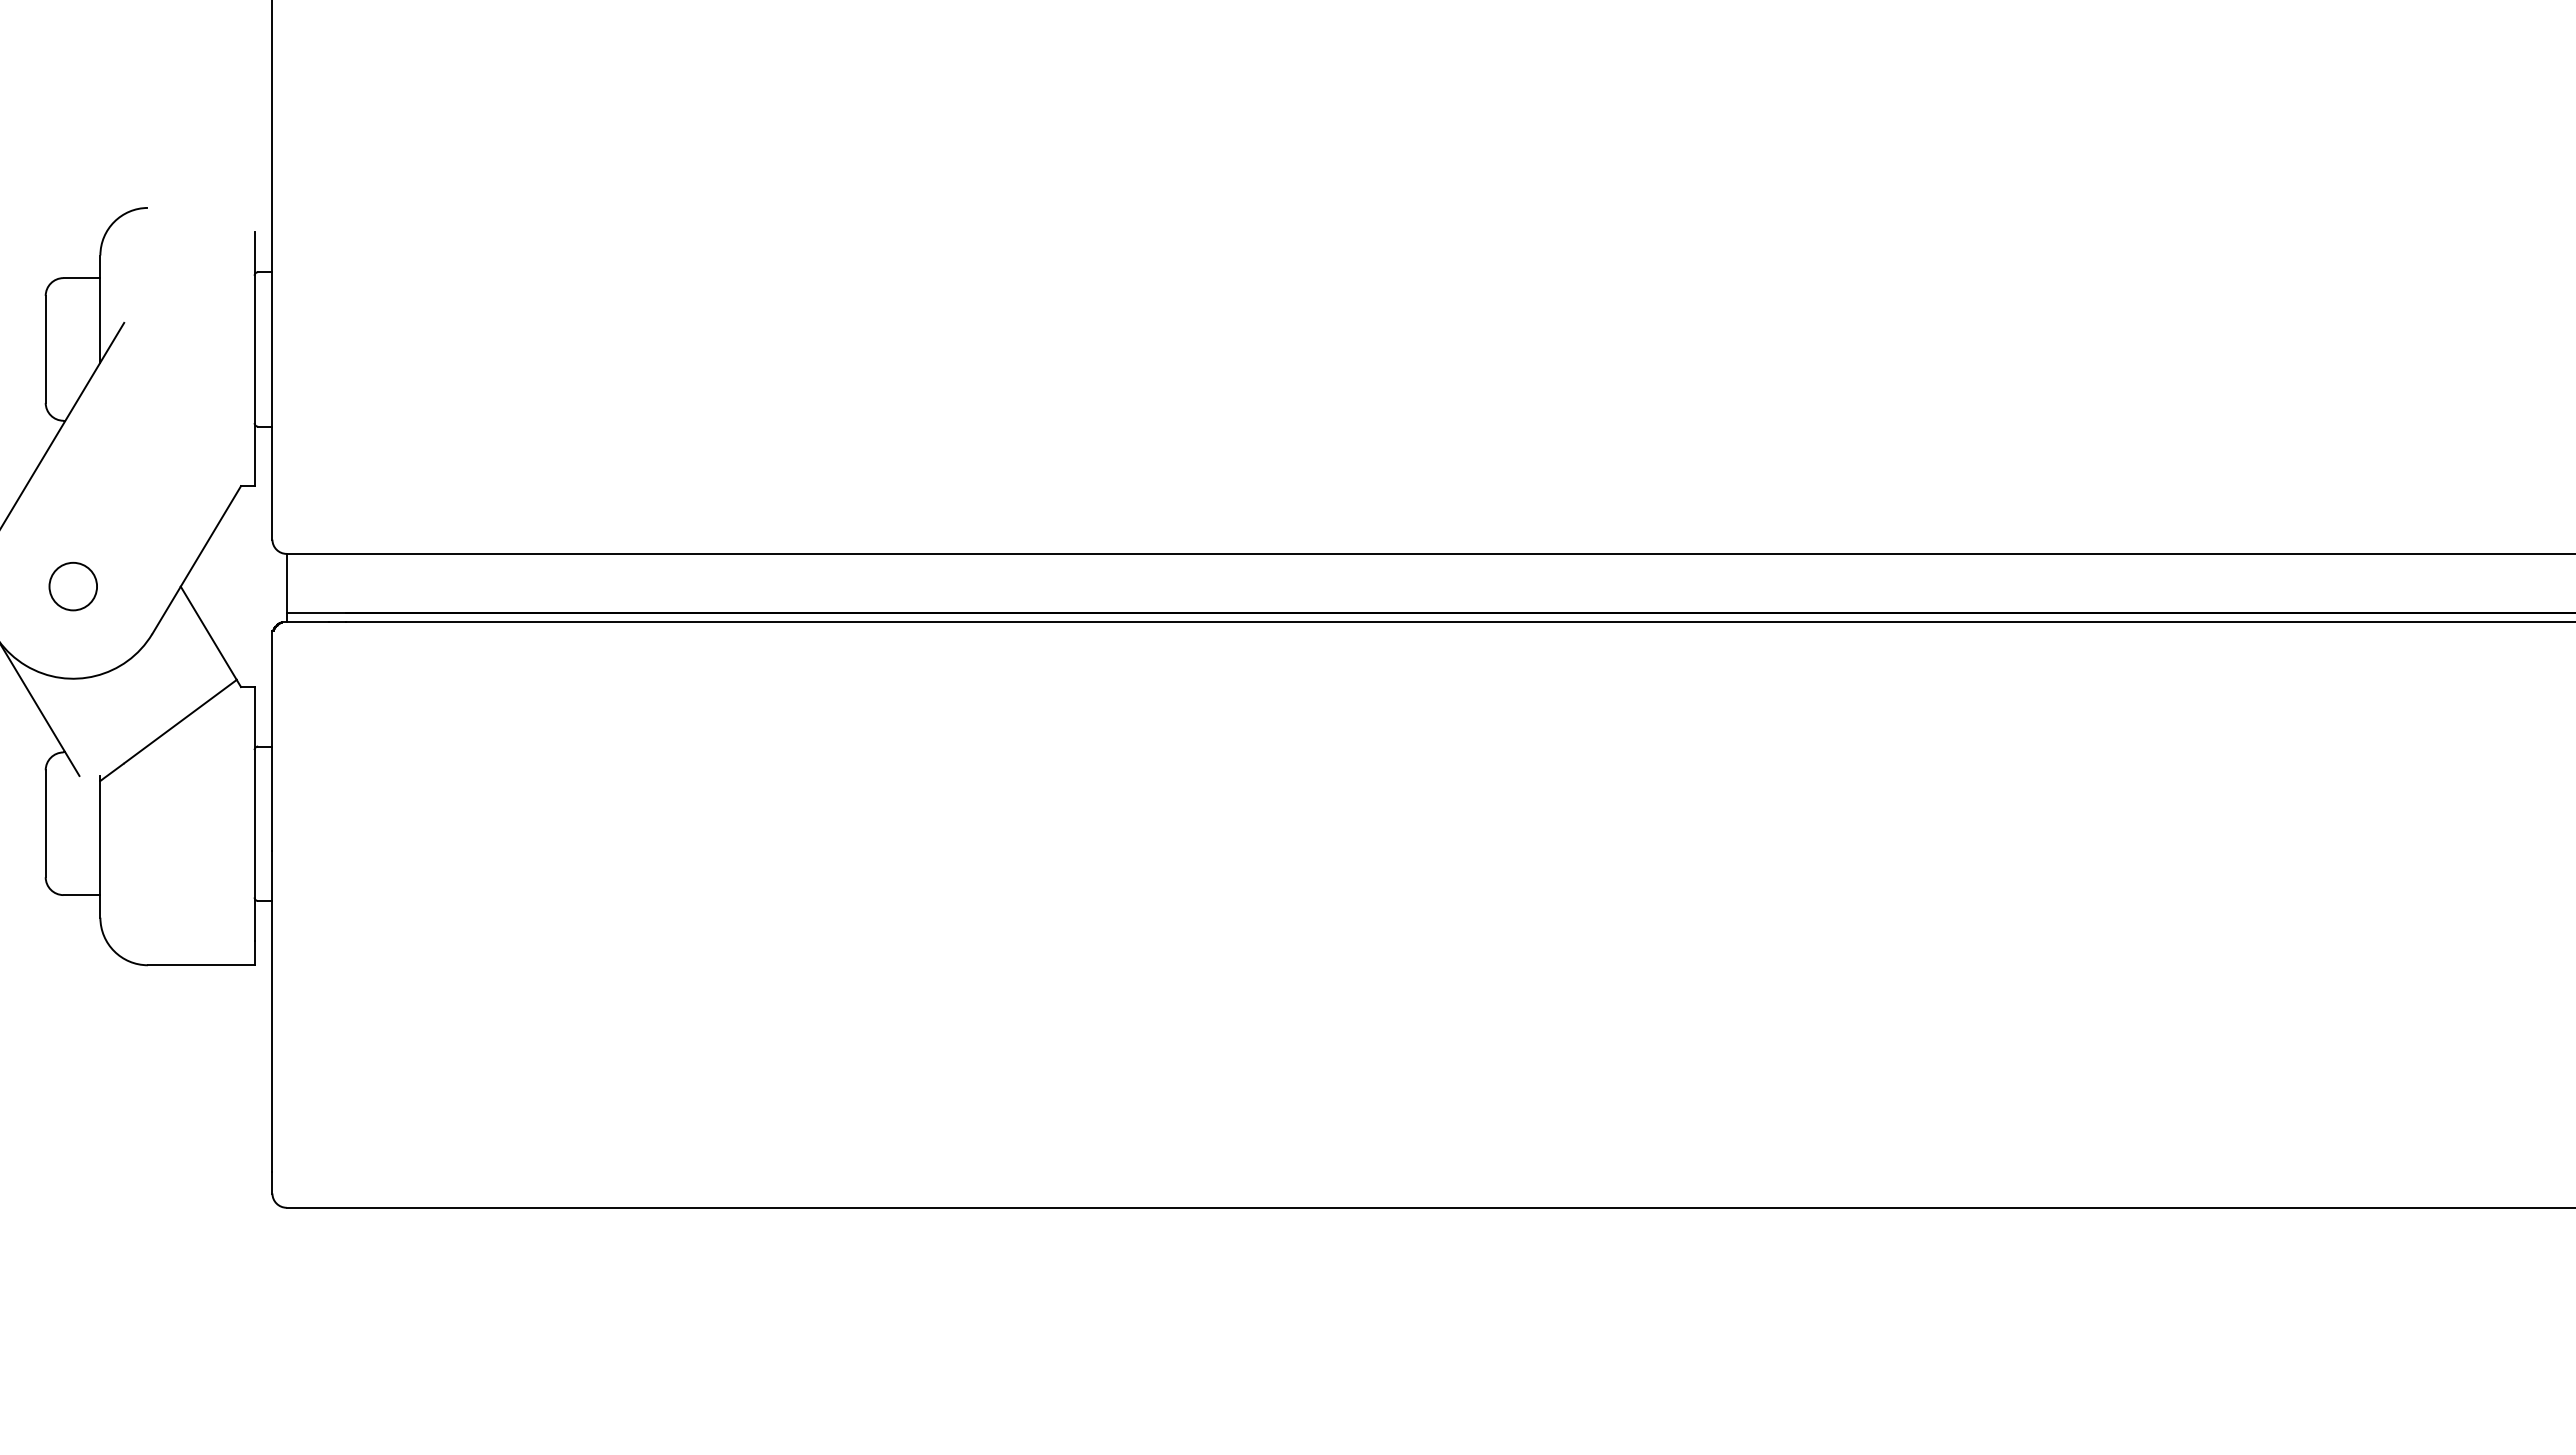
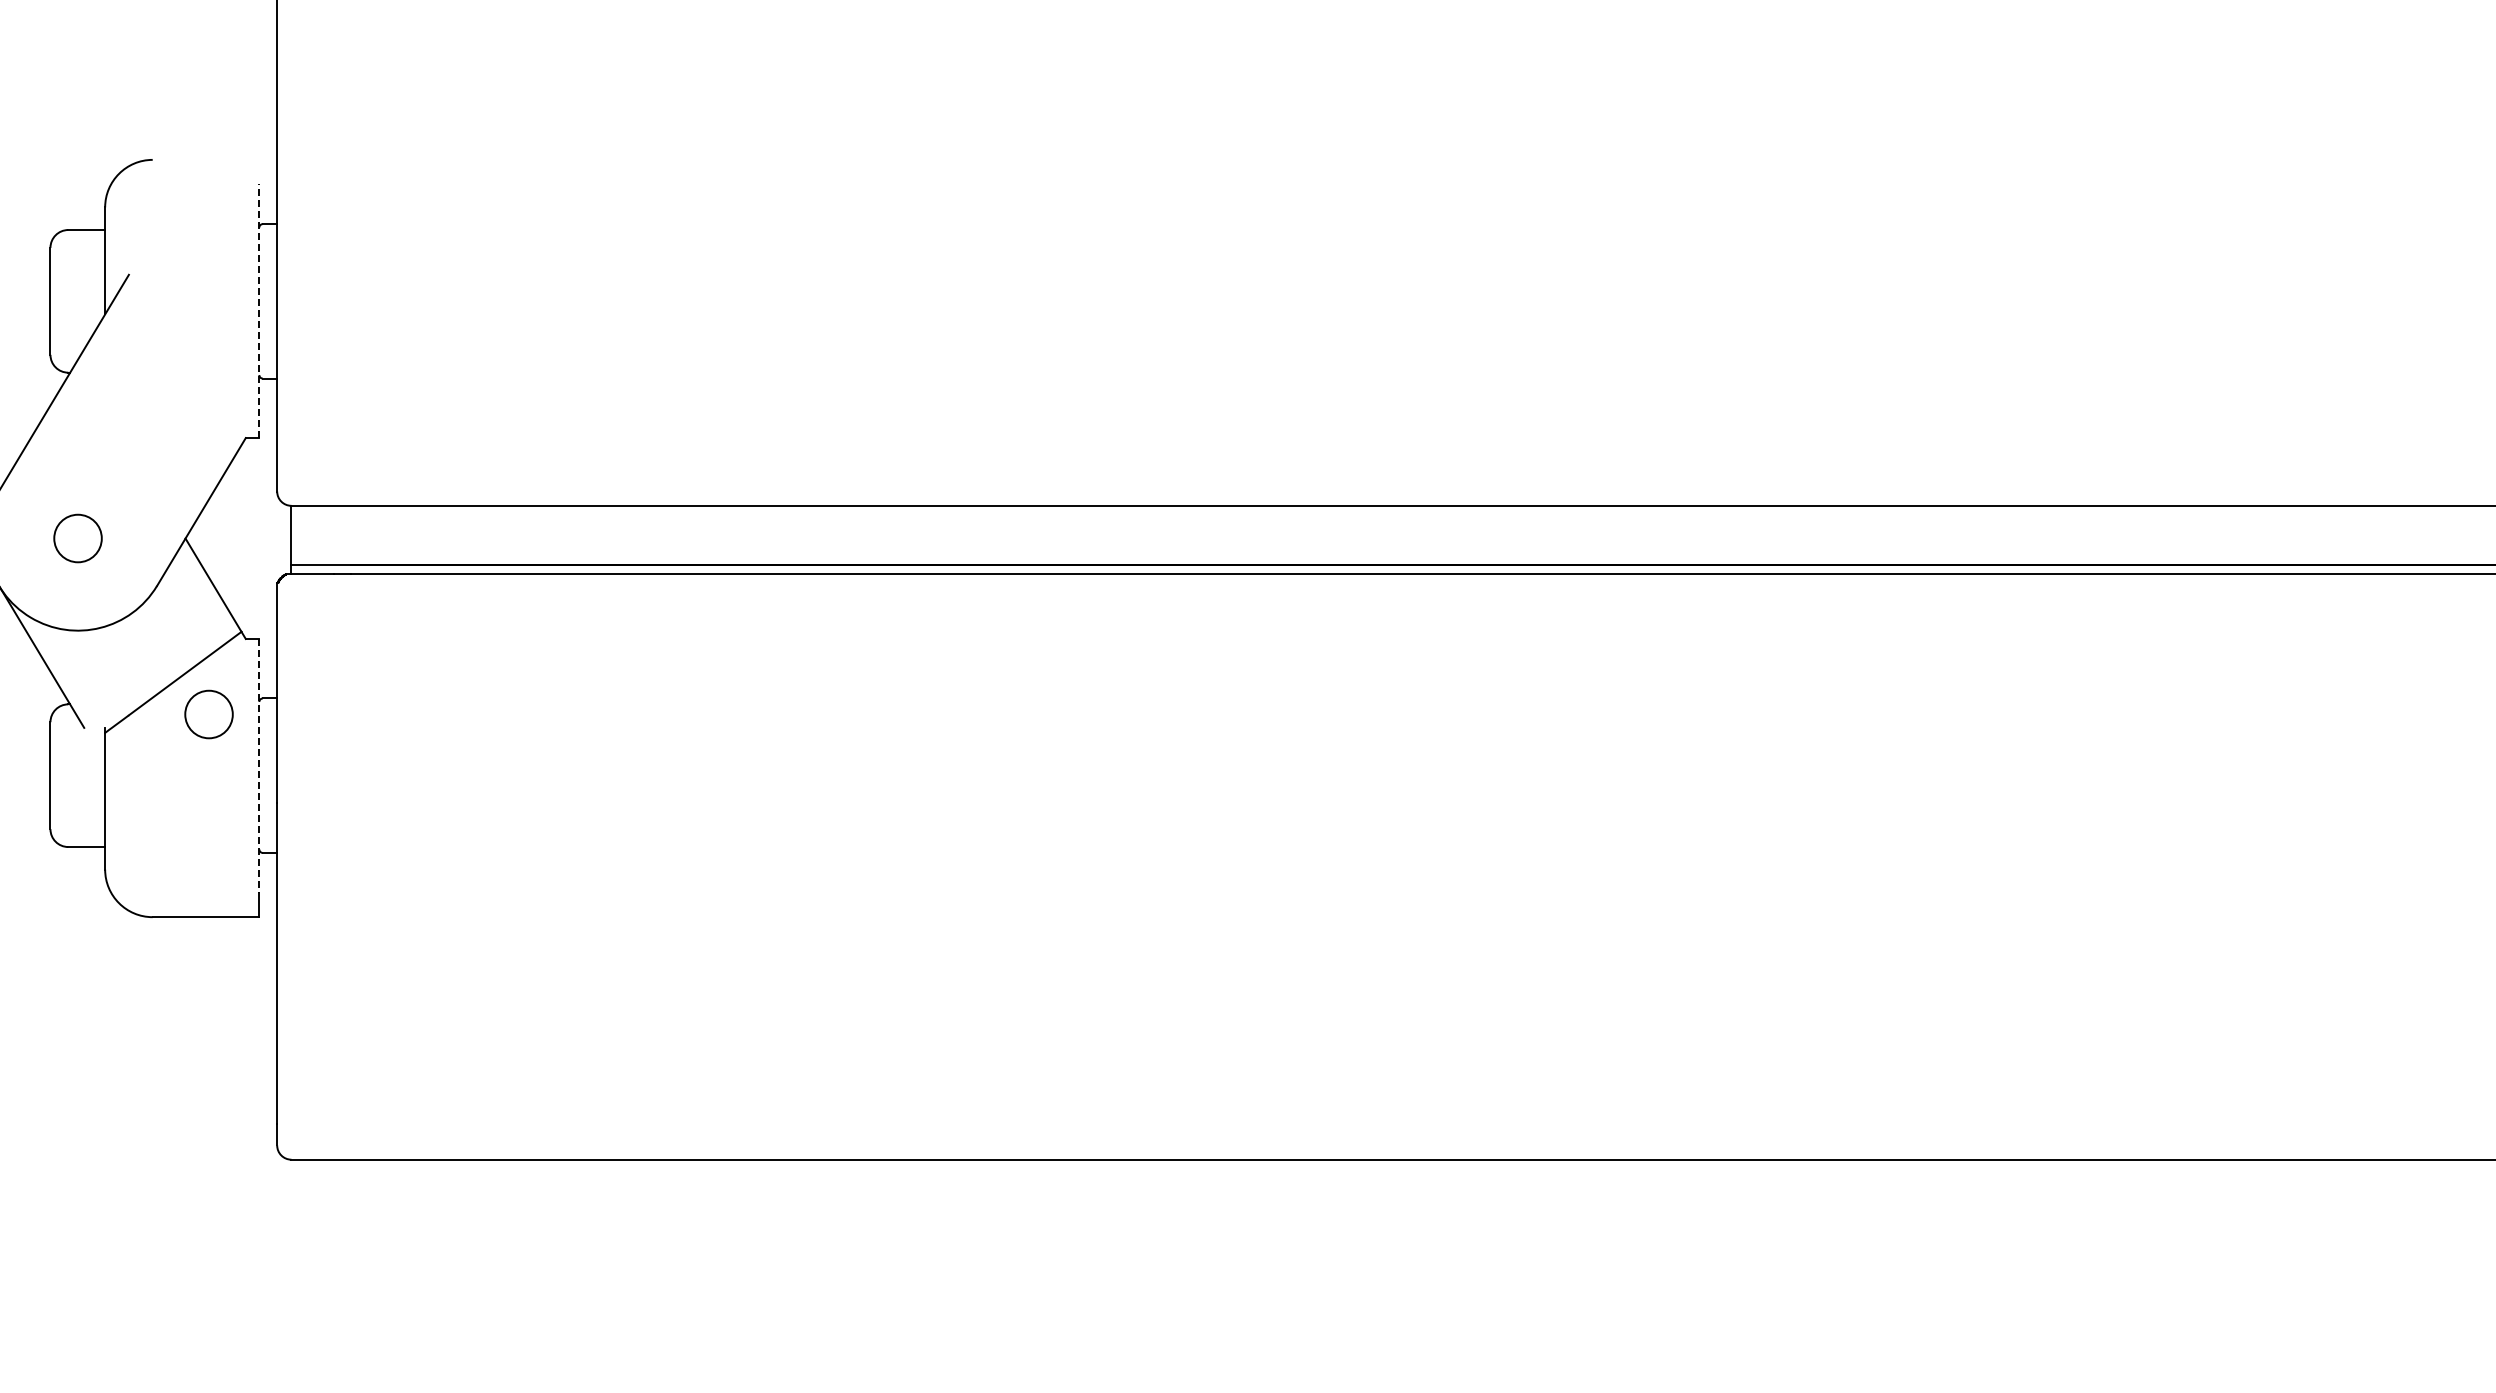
line: (254, 358) -> (259, 310), solid -> dashed
circle: (203, 762) -> (208, 714), added
line: (254, 814) -> (259, 766), solid -> dashed

